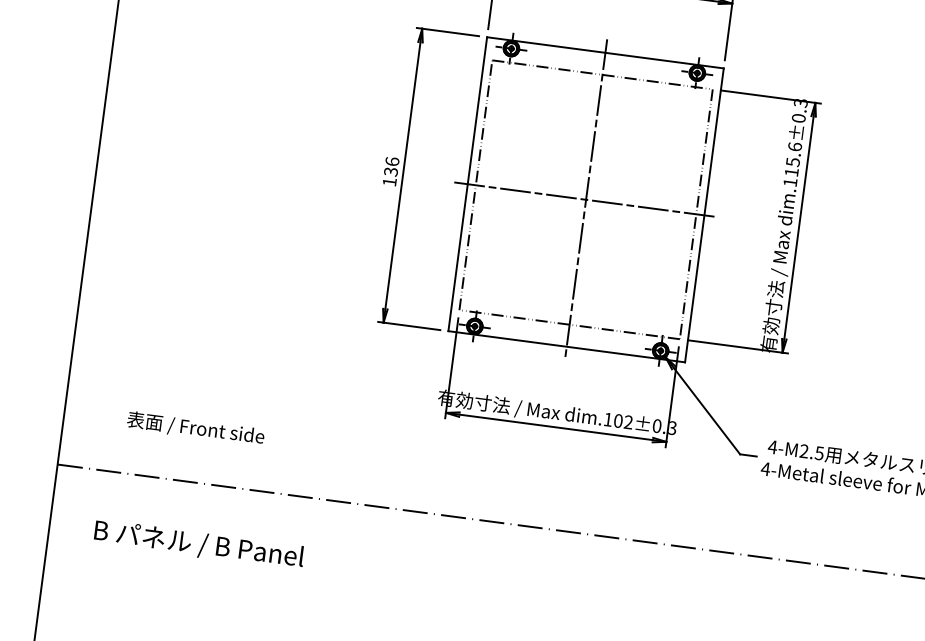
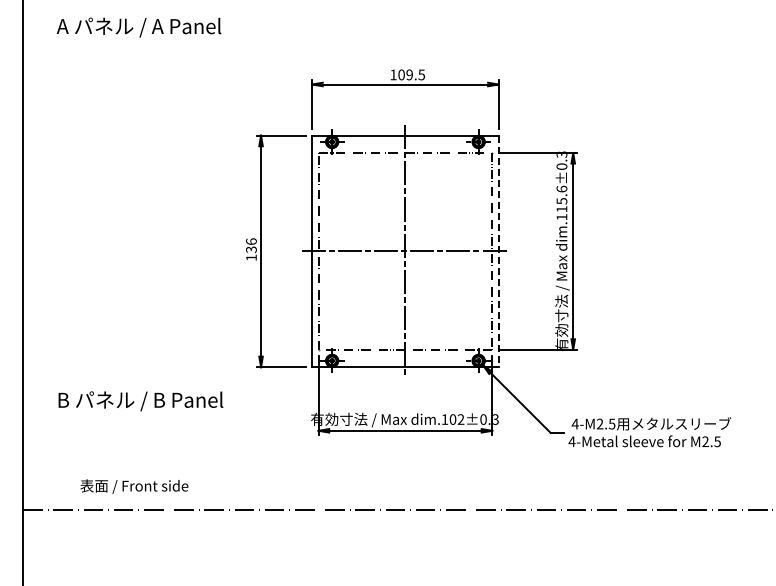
line: (704, 215) -> (498, 251), solid -> dashed
text: (195, 428) -> (134, 486), moved
text: (198, 545) -> (140, 401), moved

